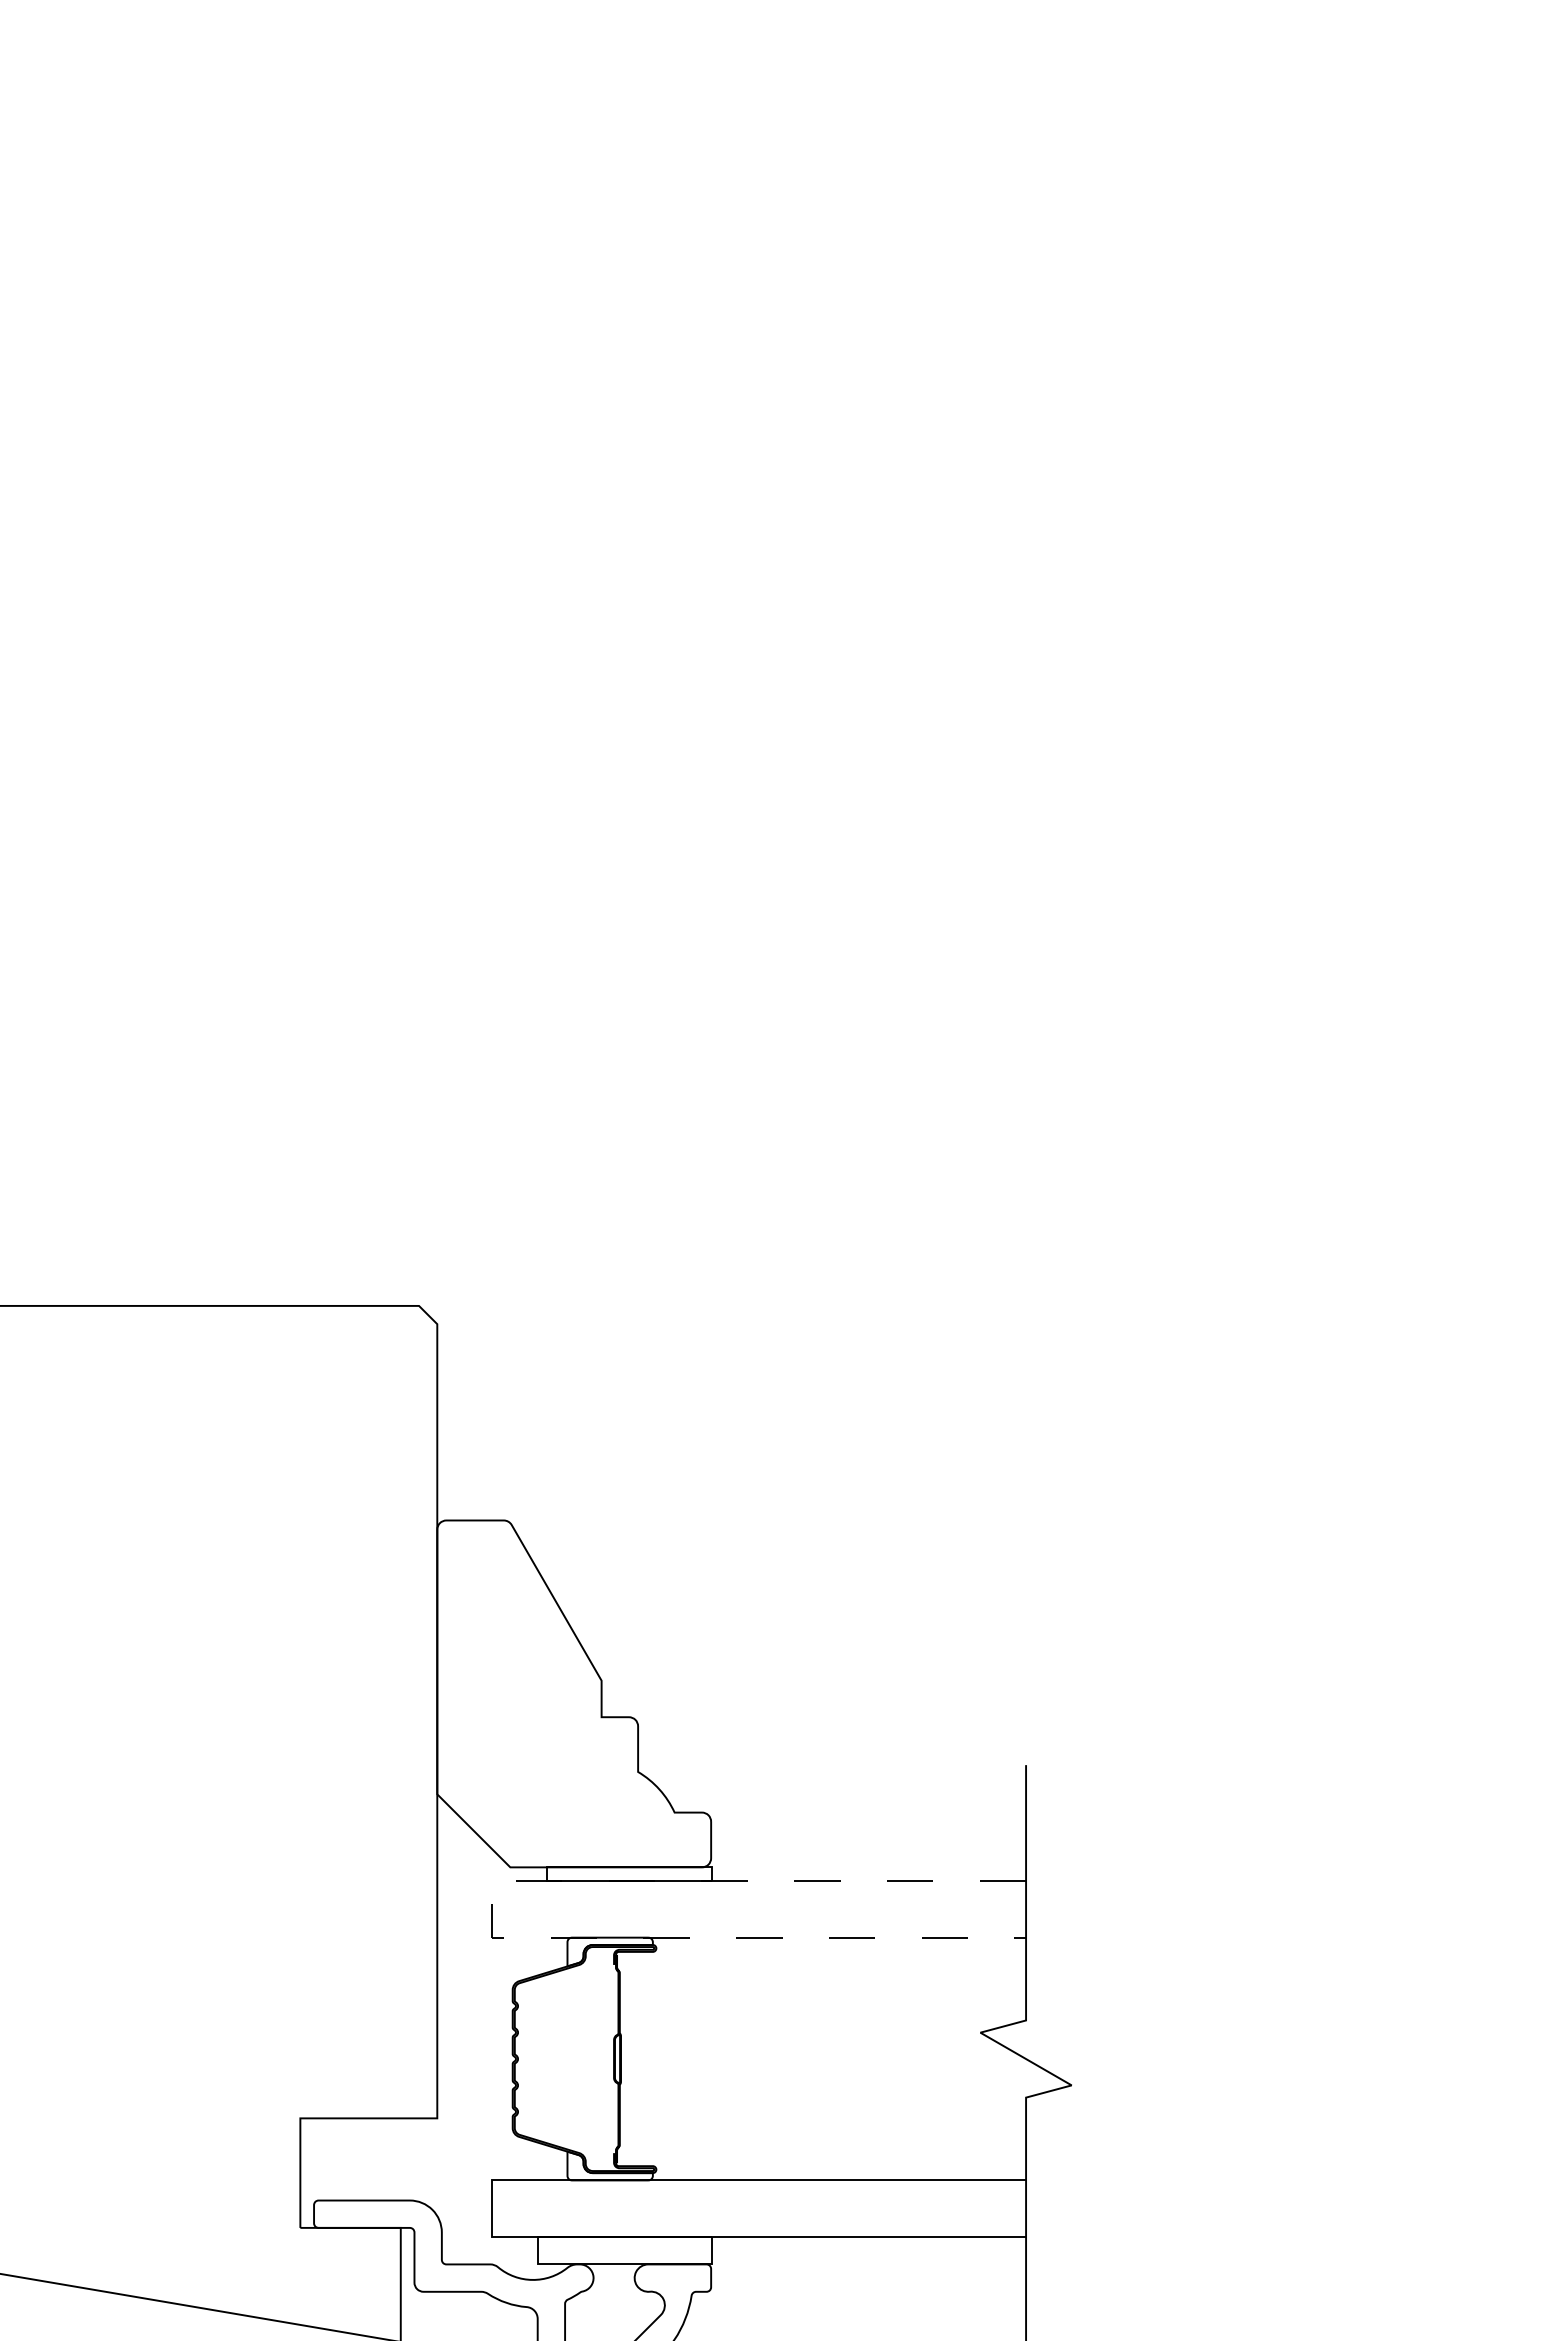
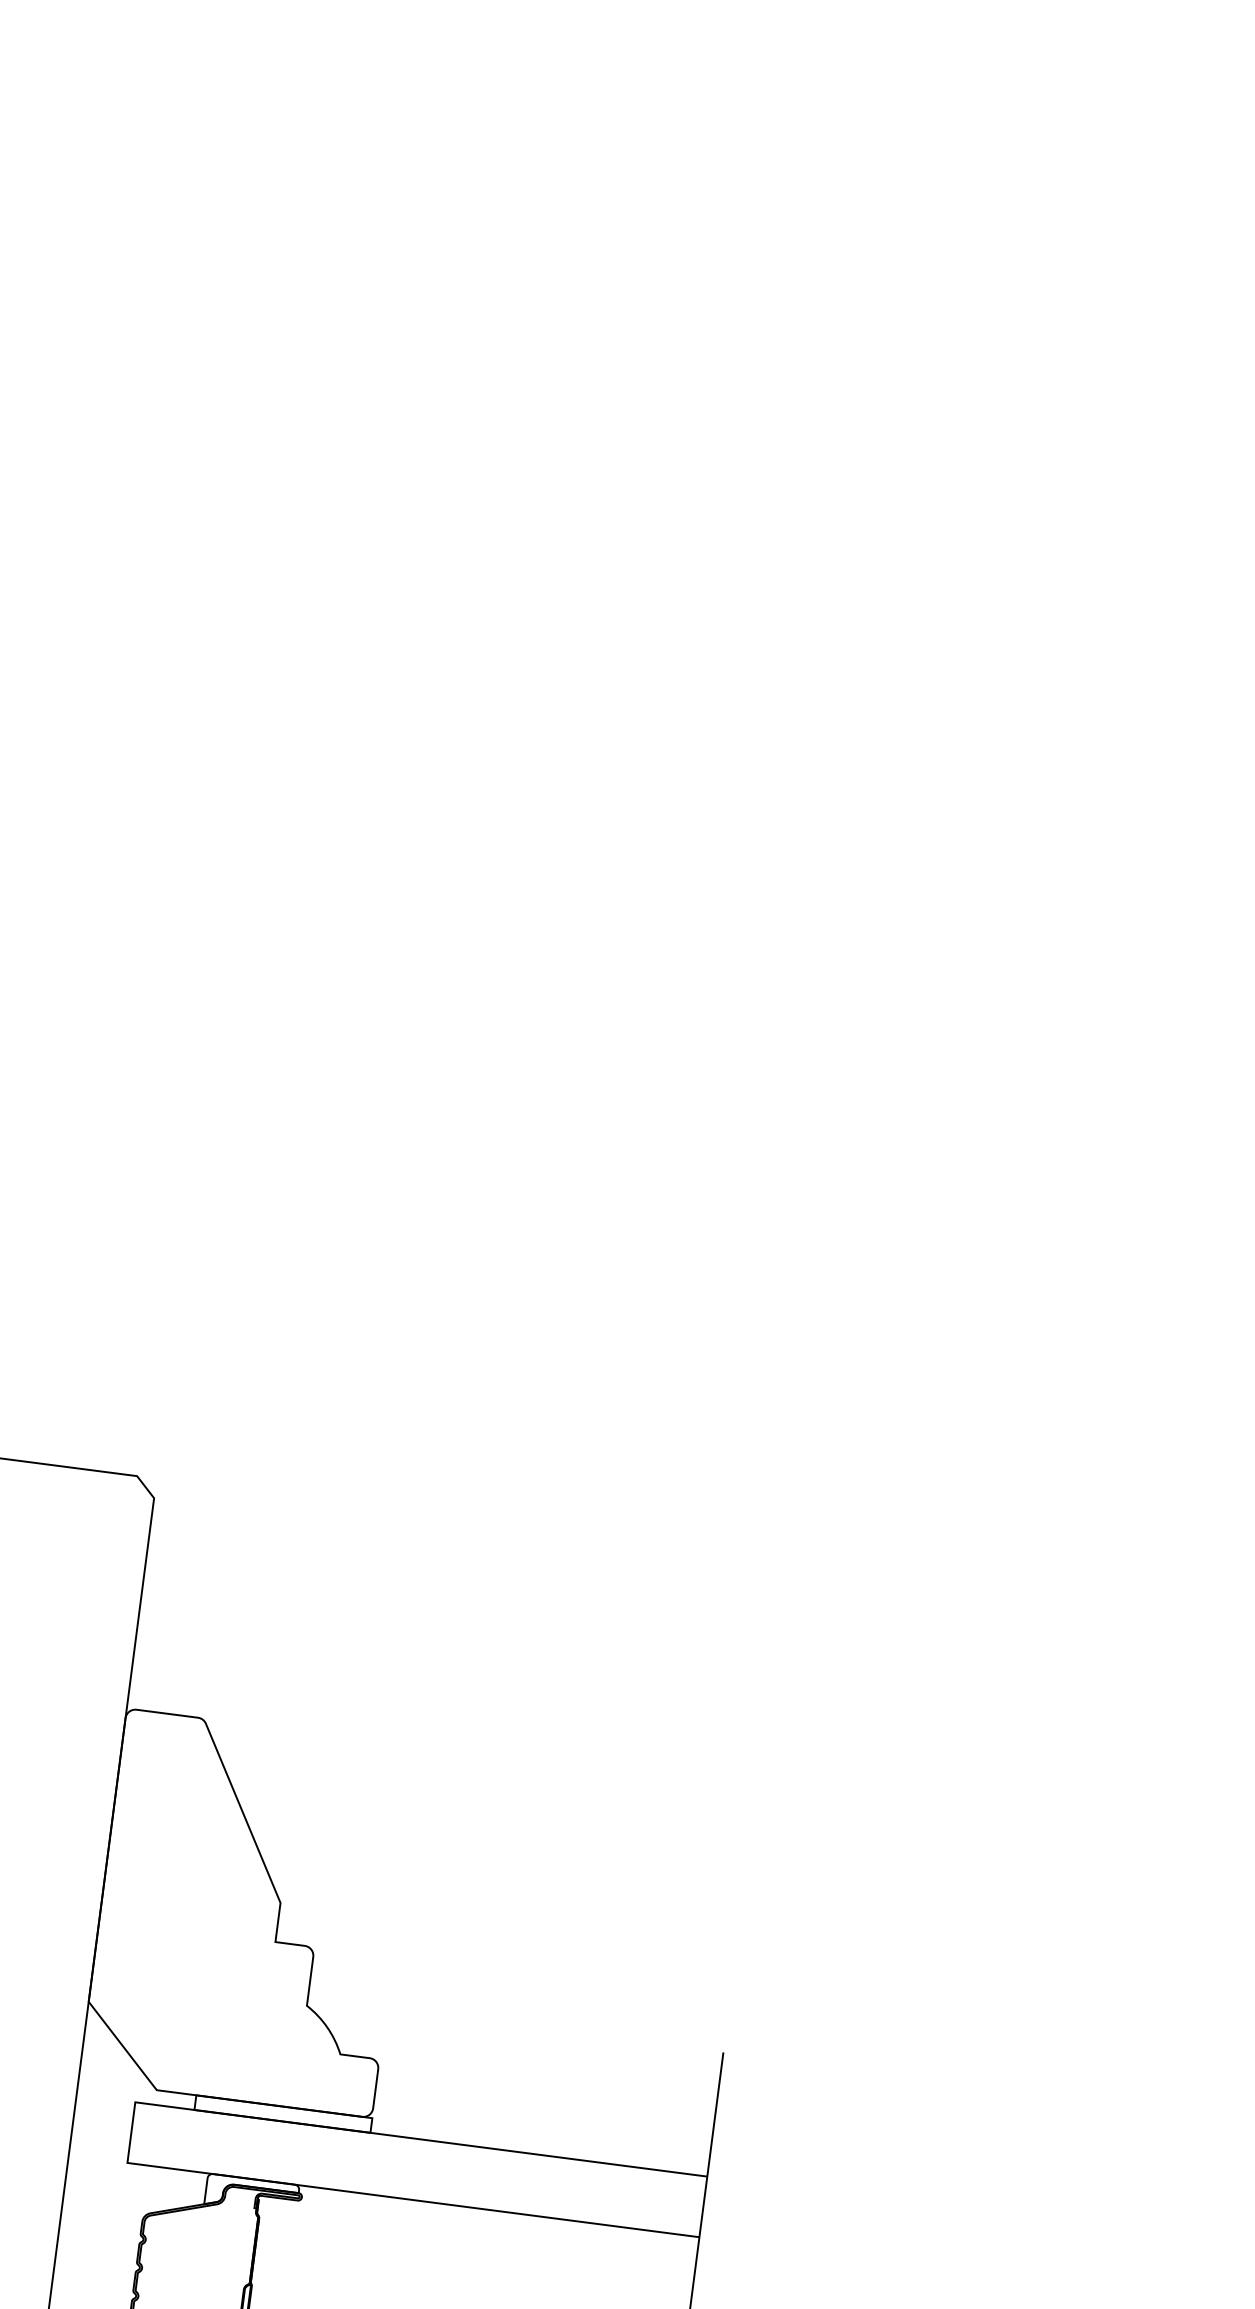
line: (492, 1909) -> (131, 2132), dashed -> solid

